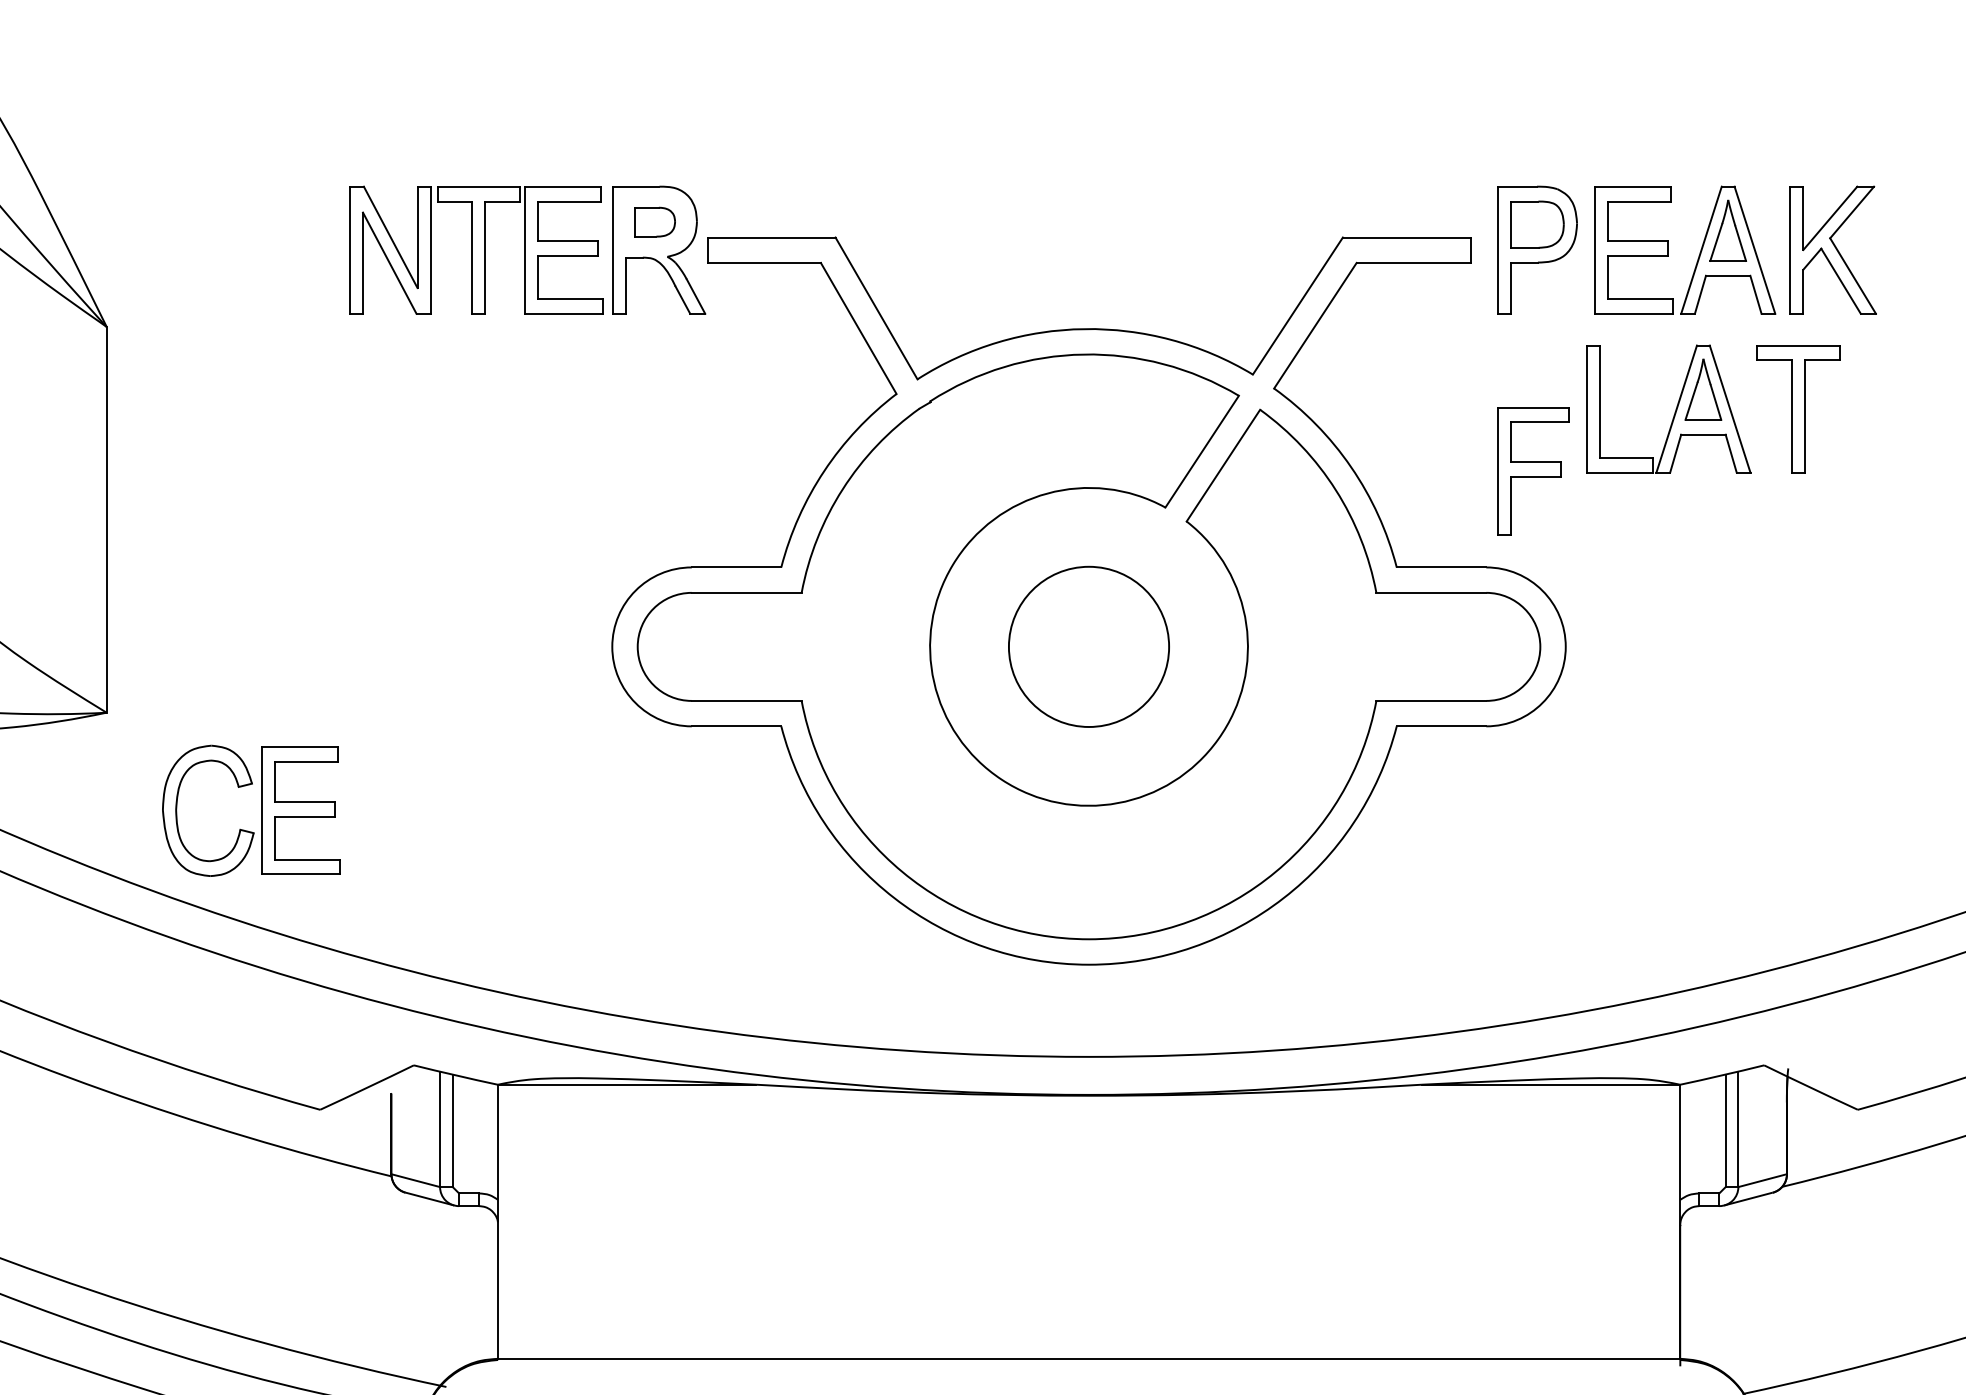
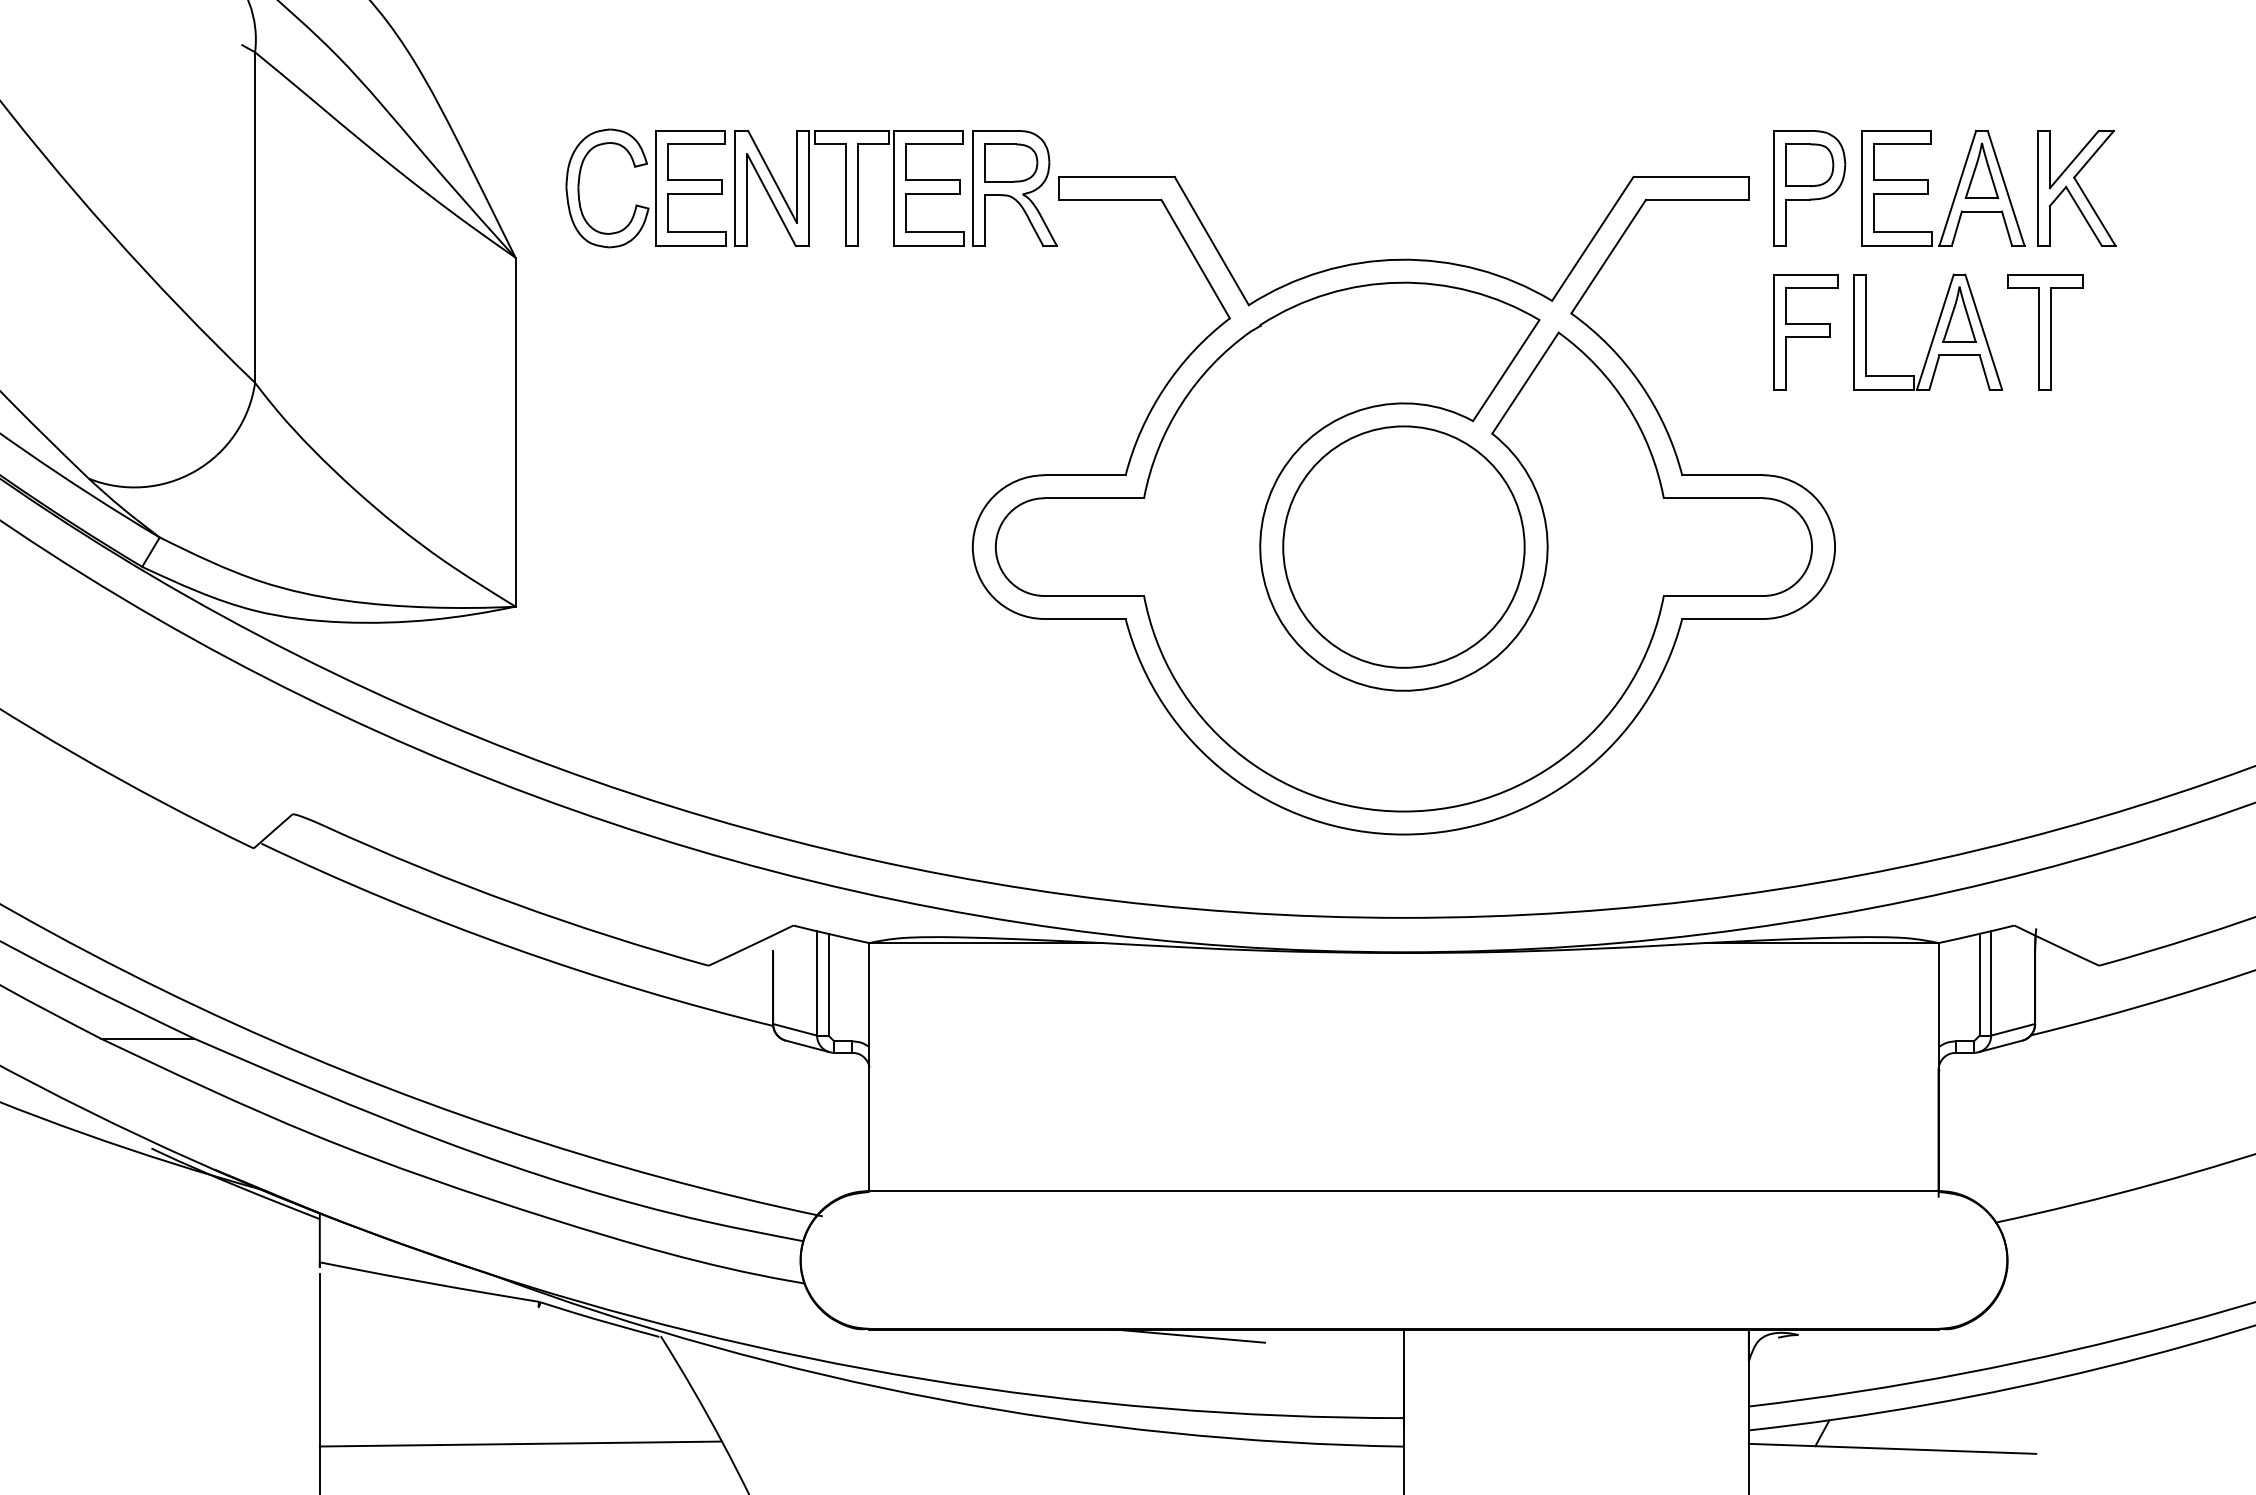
part: (655, 221) -> (1011, 162), size x1.43
part: (1533, 471) -> (1805, 332), moved
circle: (1088, 646) -> (1403, 546), size x1.67
part: (261, 810) -> (655, 188), moved

